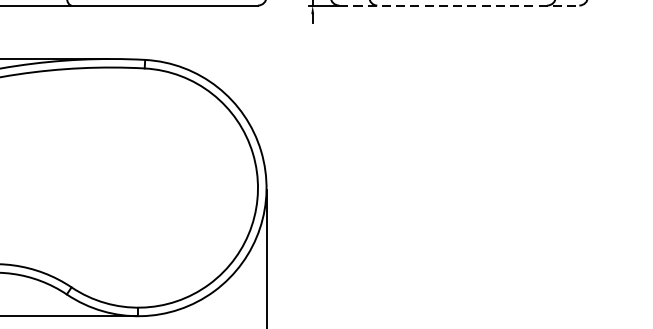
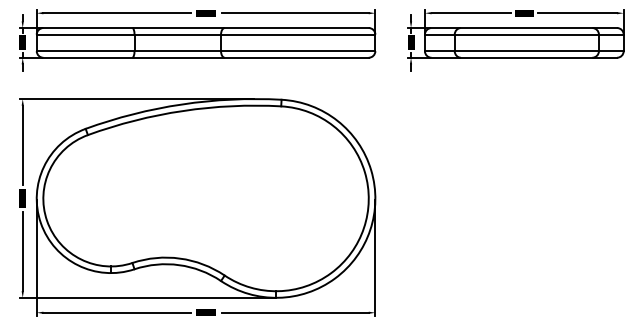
line: (459, 5) -> (524, 57), dashed -> solid

